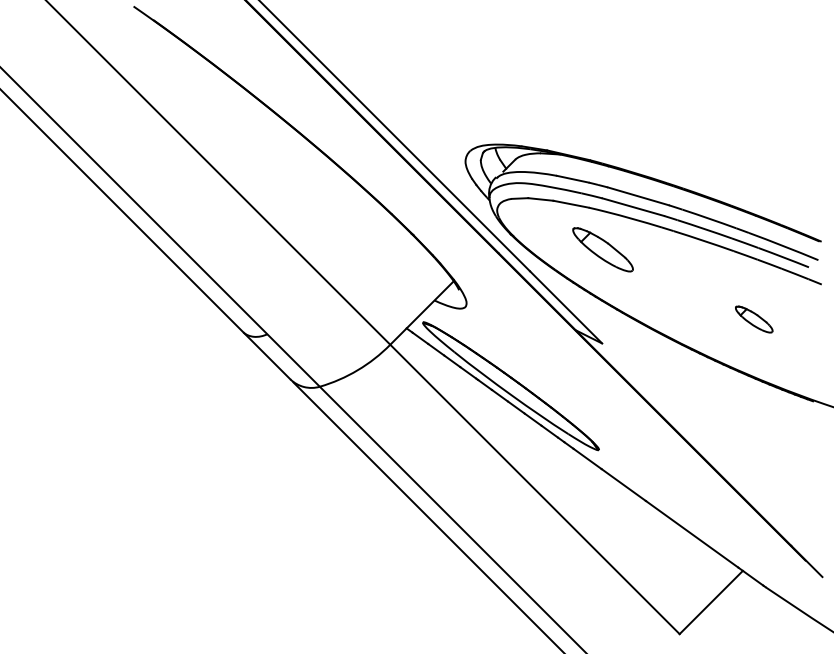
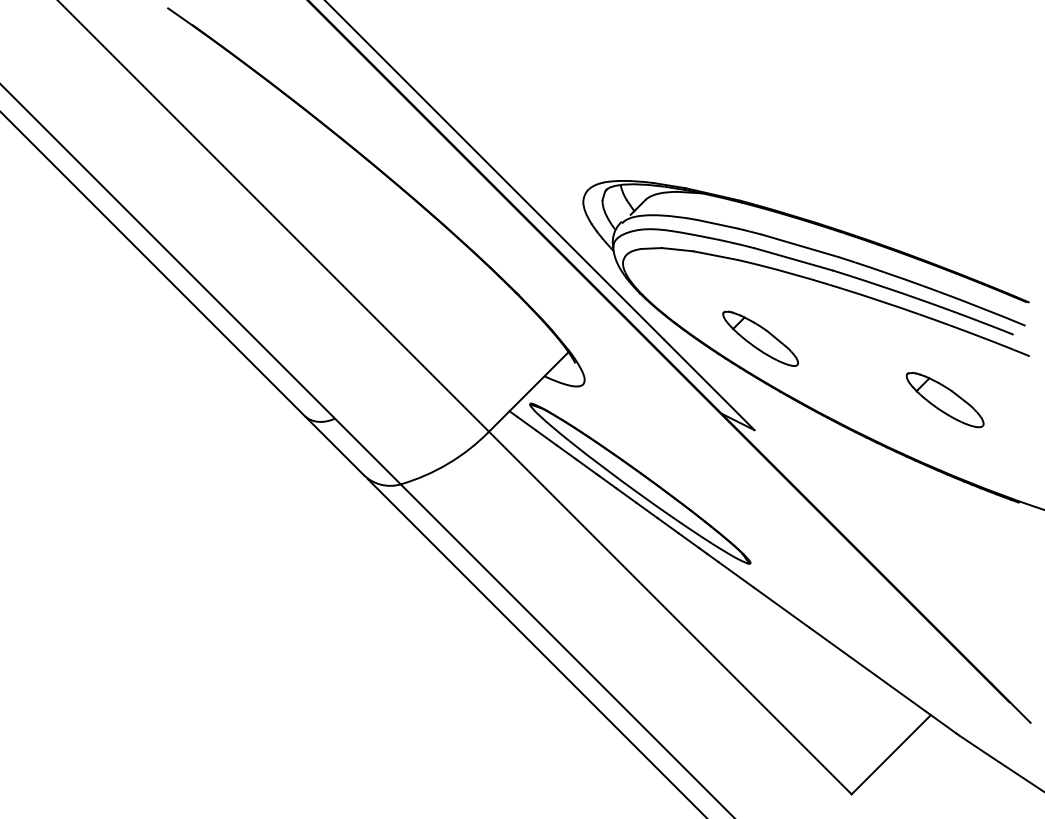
part: (602, 249) -> (760, 338), moved
part: (753, 319) -> (944, 400), size x1.67

